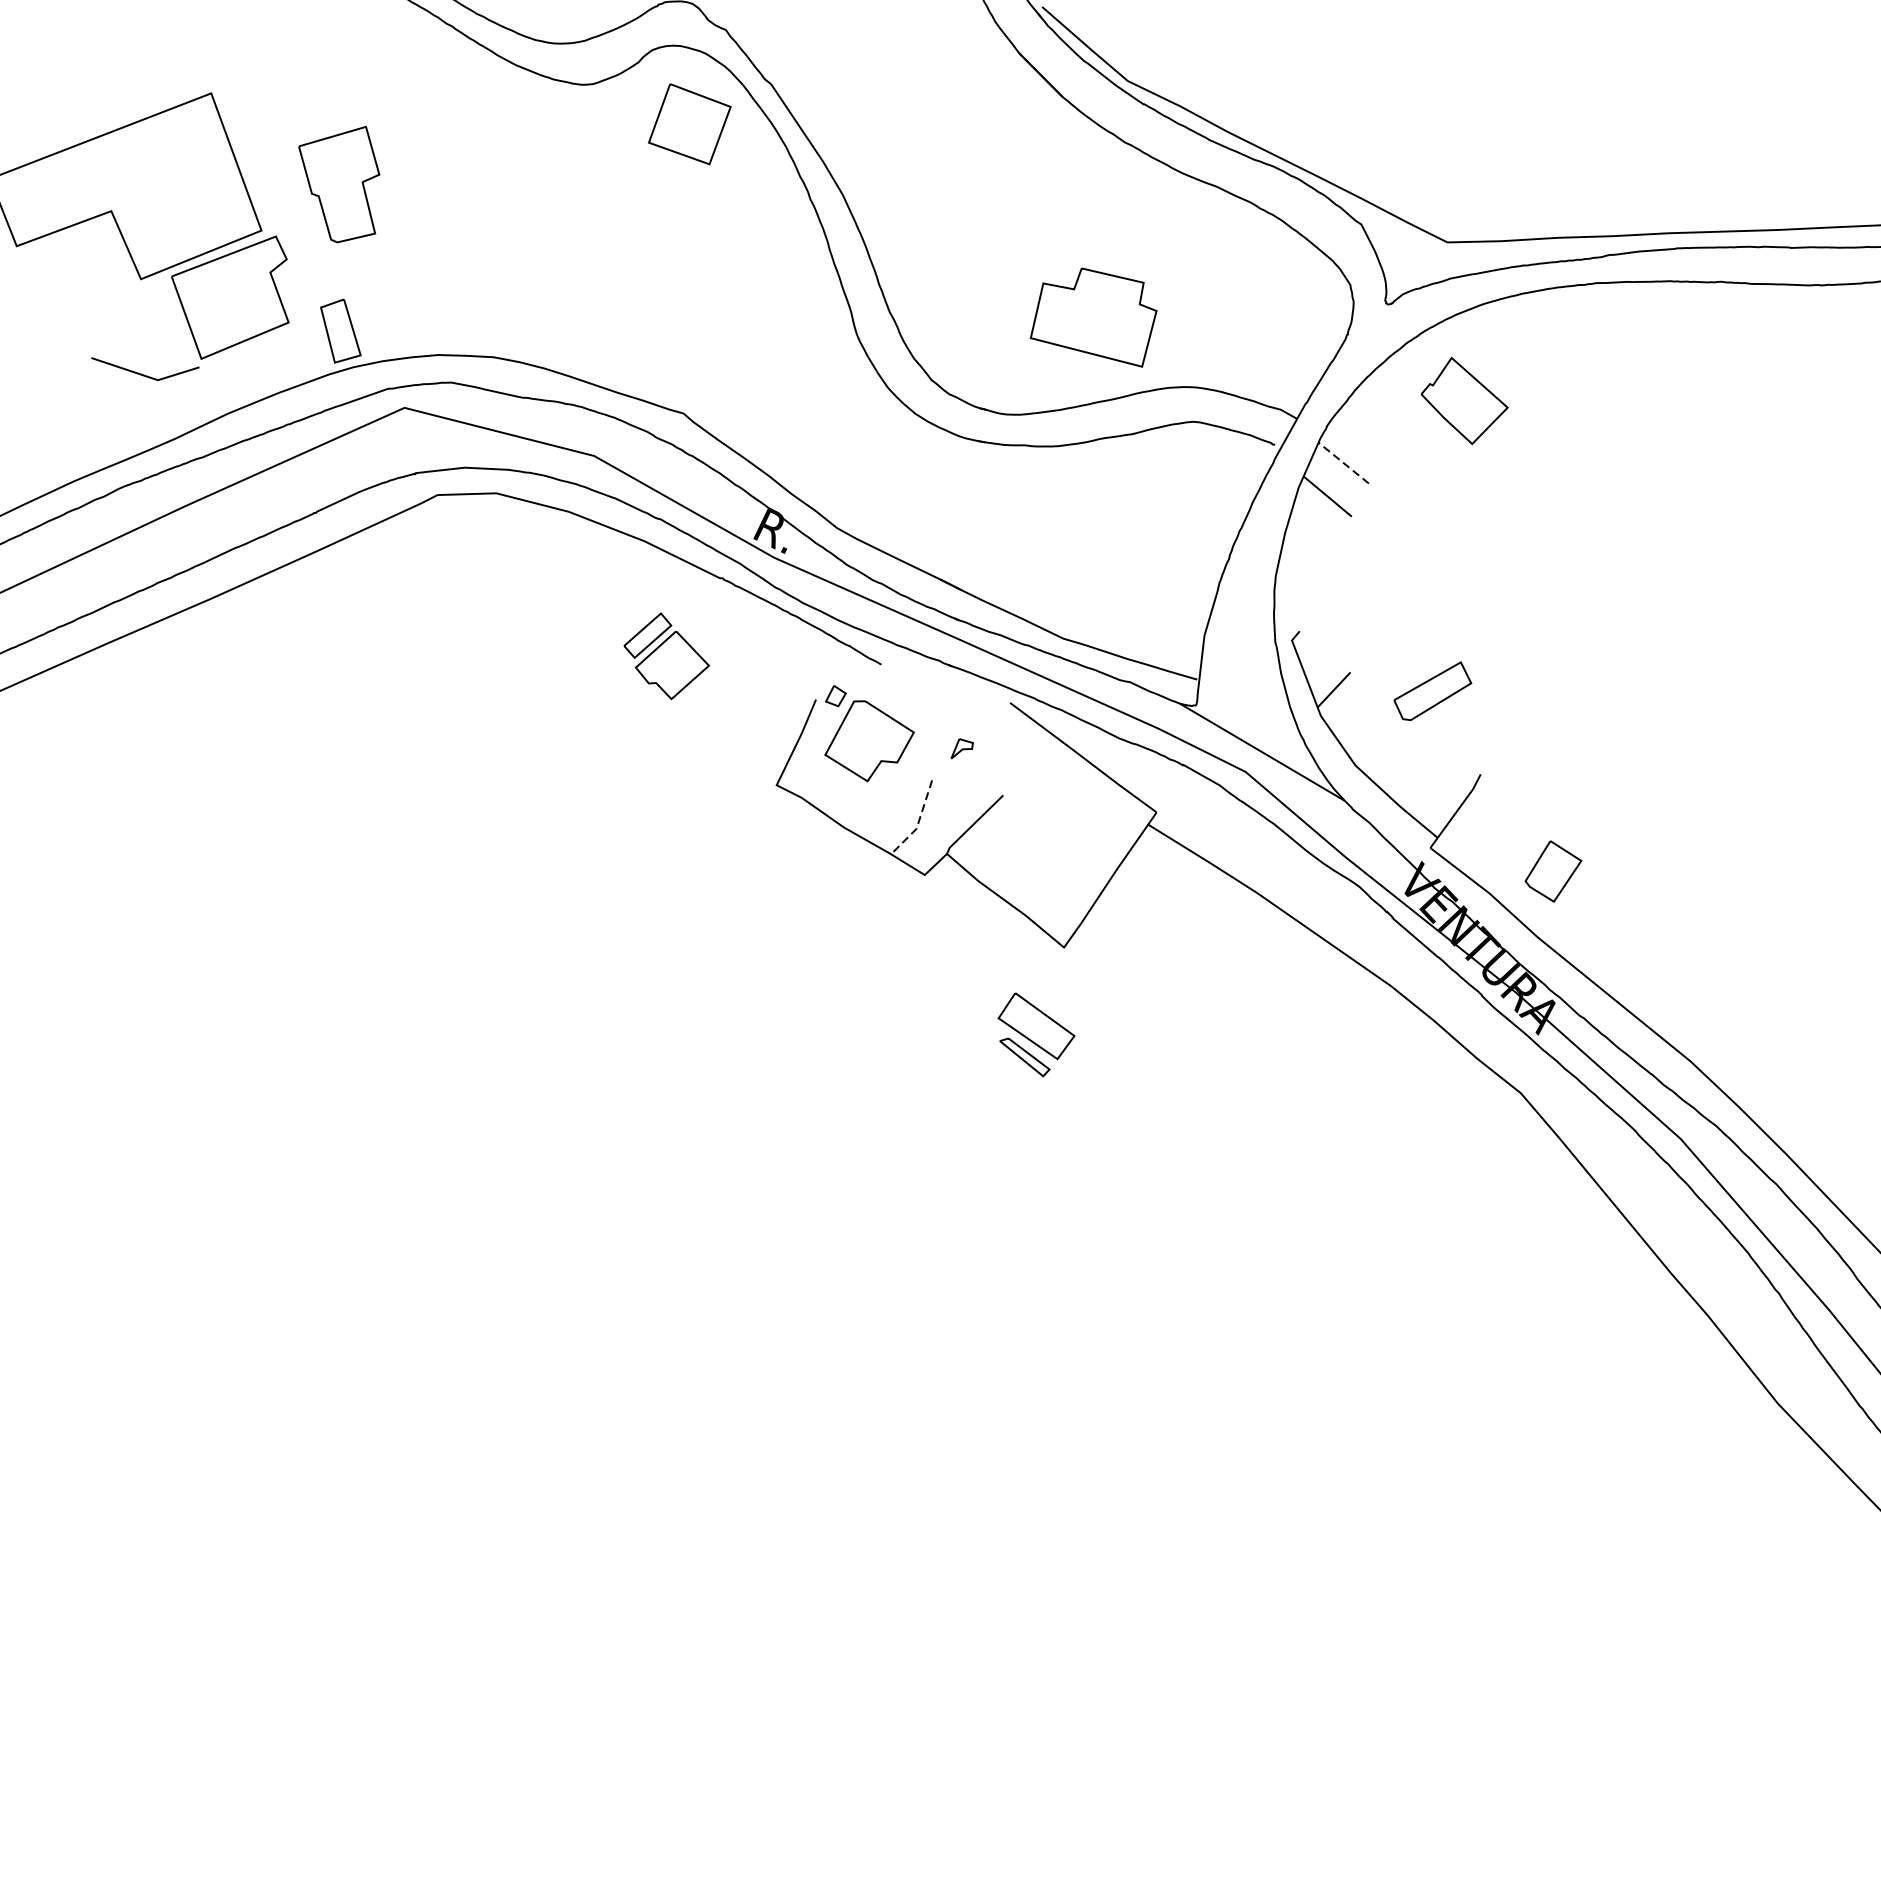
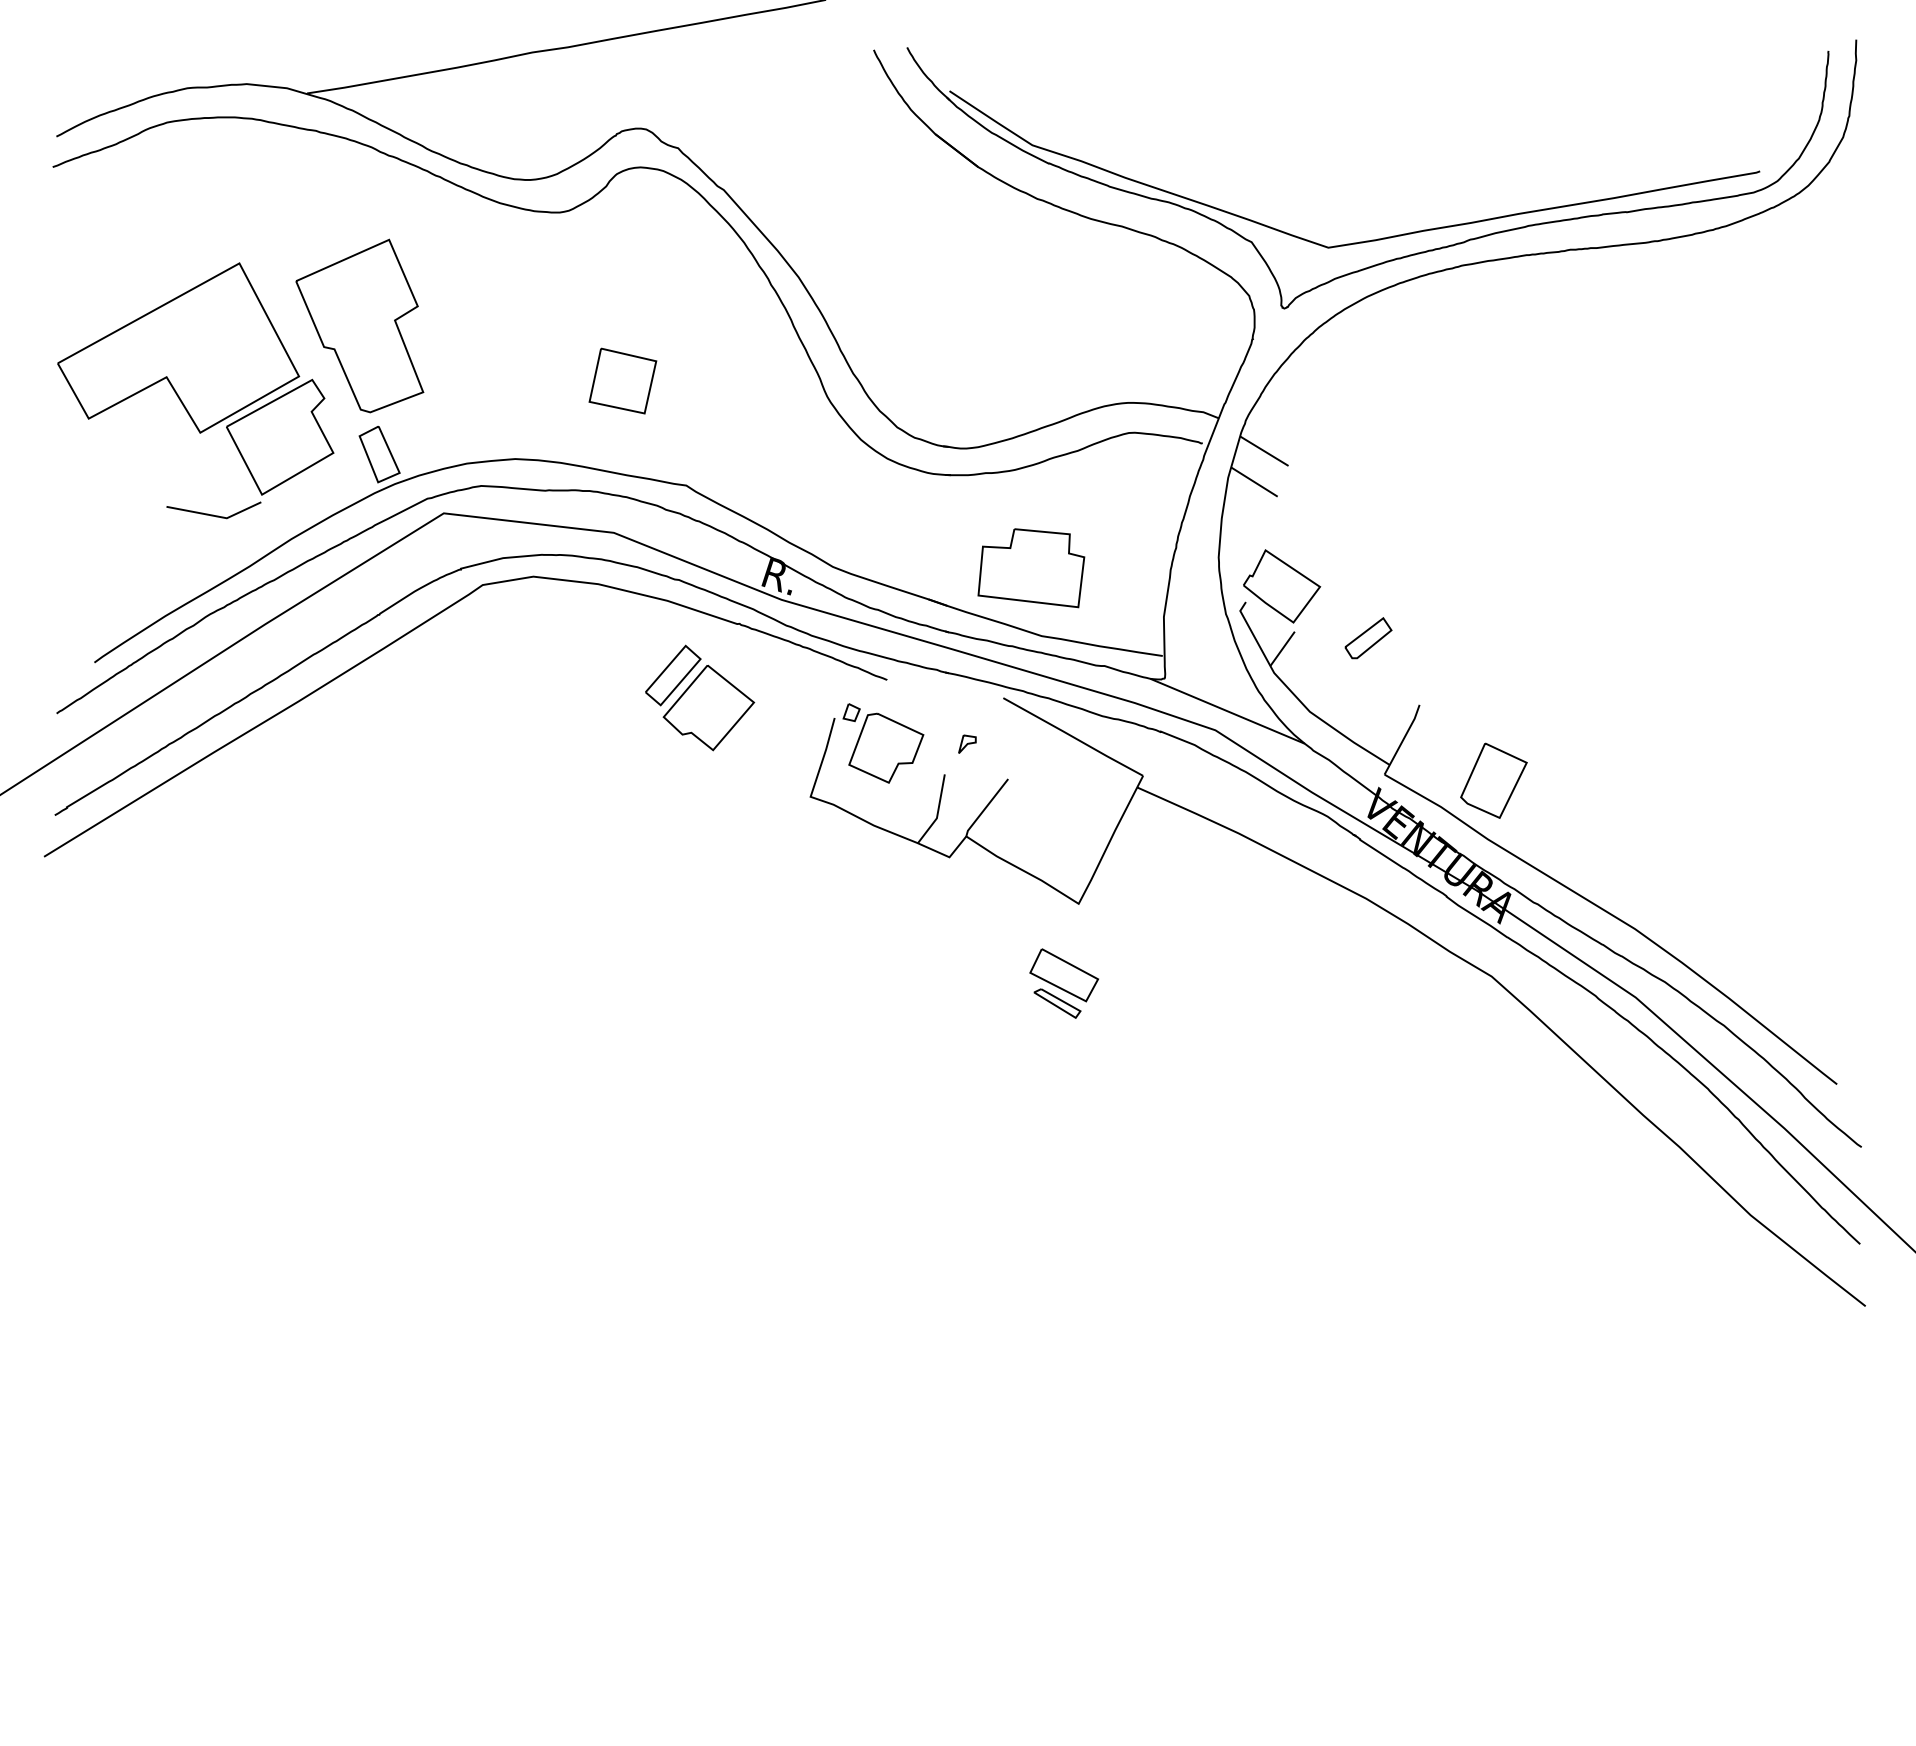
part: (689, 123) -> (622, 380), moved
part: (337, 182) -> (359, 325), size x1.67
part: (1095, 315) -> (1031, 568), moved
part: (1465, 401) -> (1282, 586), moved
line: (1342, 462) -> (1263, 450), dashed -> solid
part: (667, 655) -> (700, 697), size x1.43
part: (1433, 691) -> (1368, 638), size x0.71
line: (918, 822) -> (937, 812), dashed -> solid
part: (1552, 871) -> (1493, 780), size x1.43

